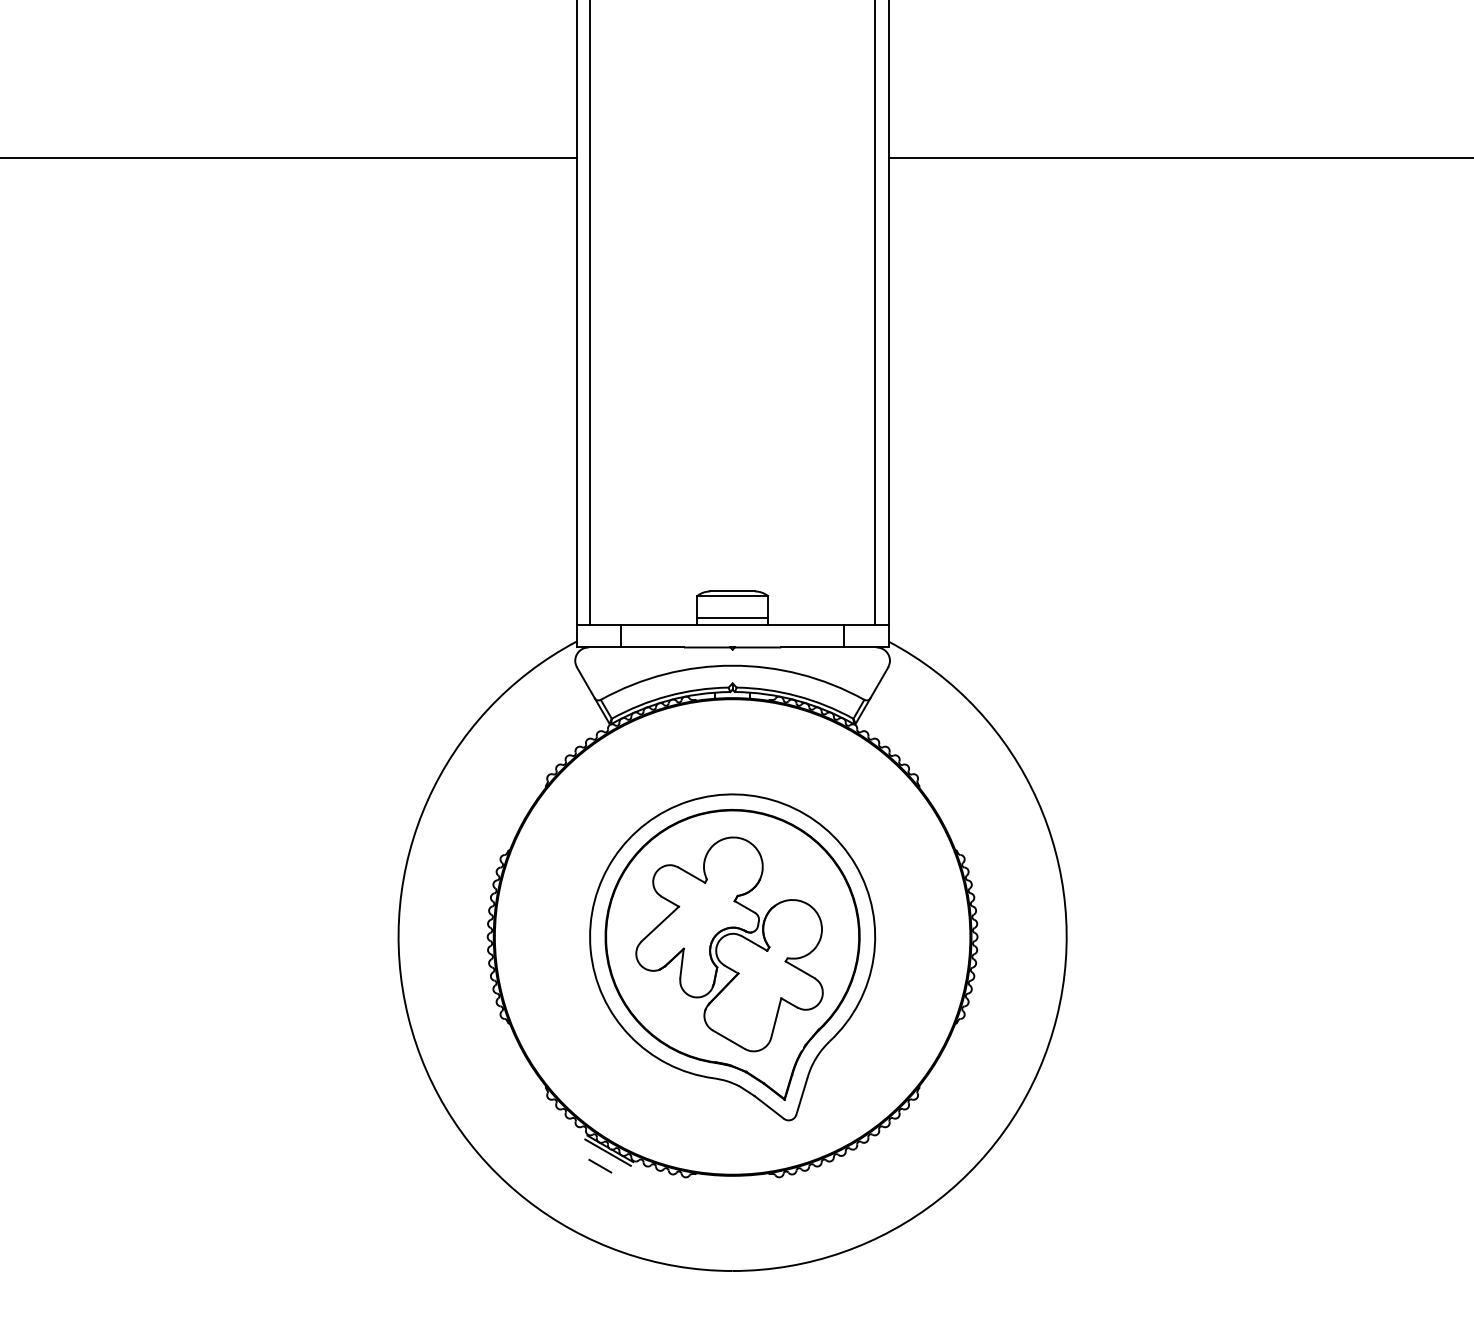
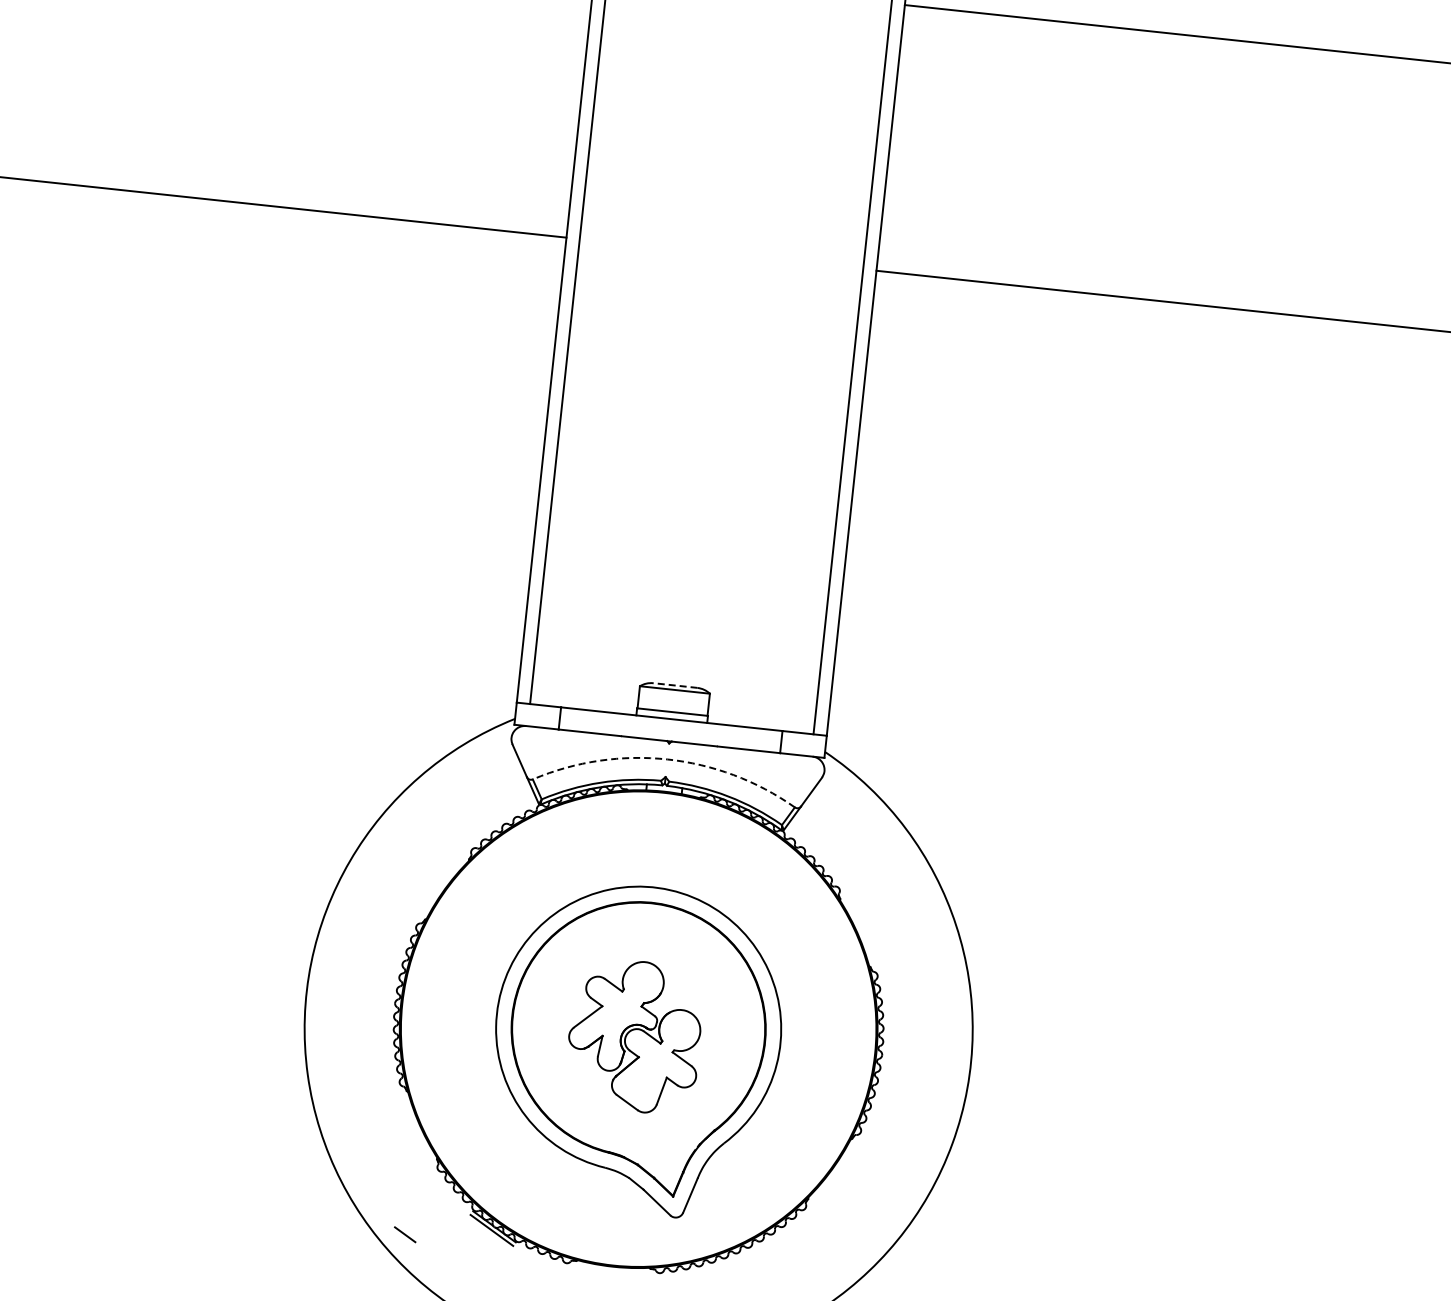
line: (732, 591) -> (675, 685), solid -> dashed
arc: (732, 665) -> (667, 759), solid -> dashed
part: (729, 944) -> (634, 1036), size x0.7
line: (600, 1165) -> (405, 1234), moved

